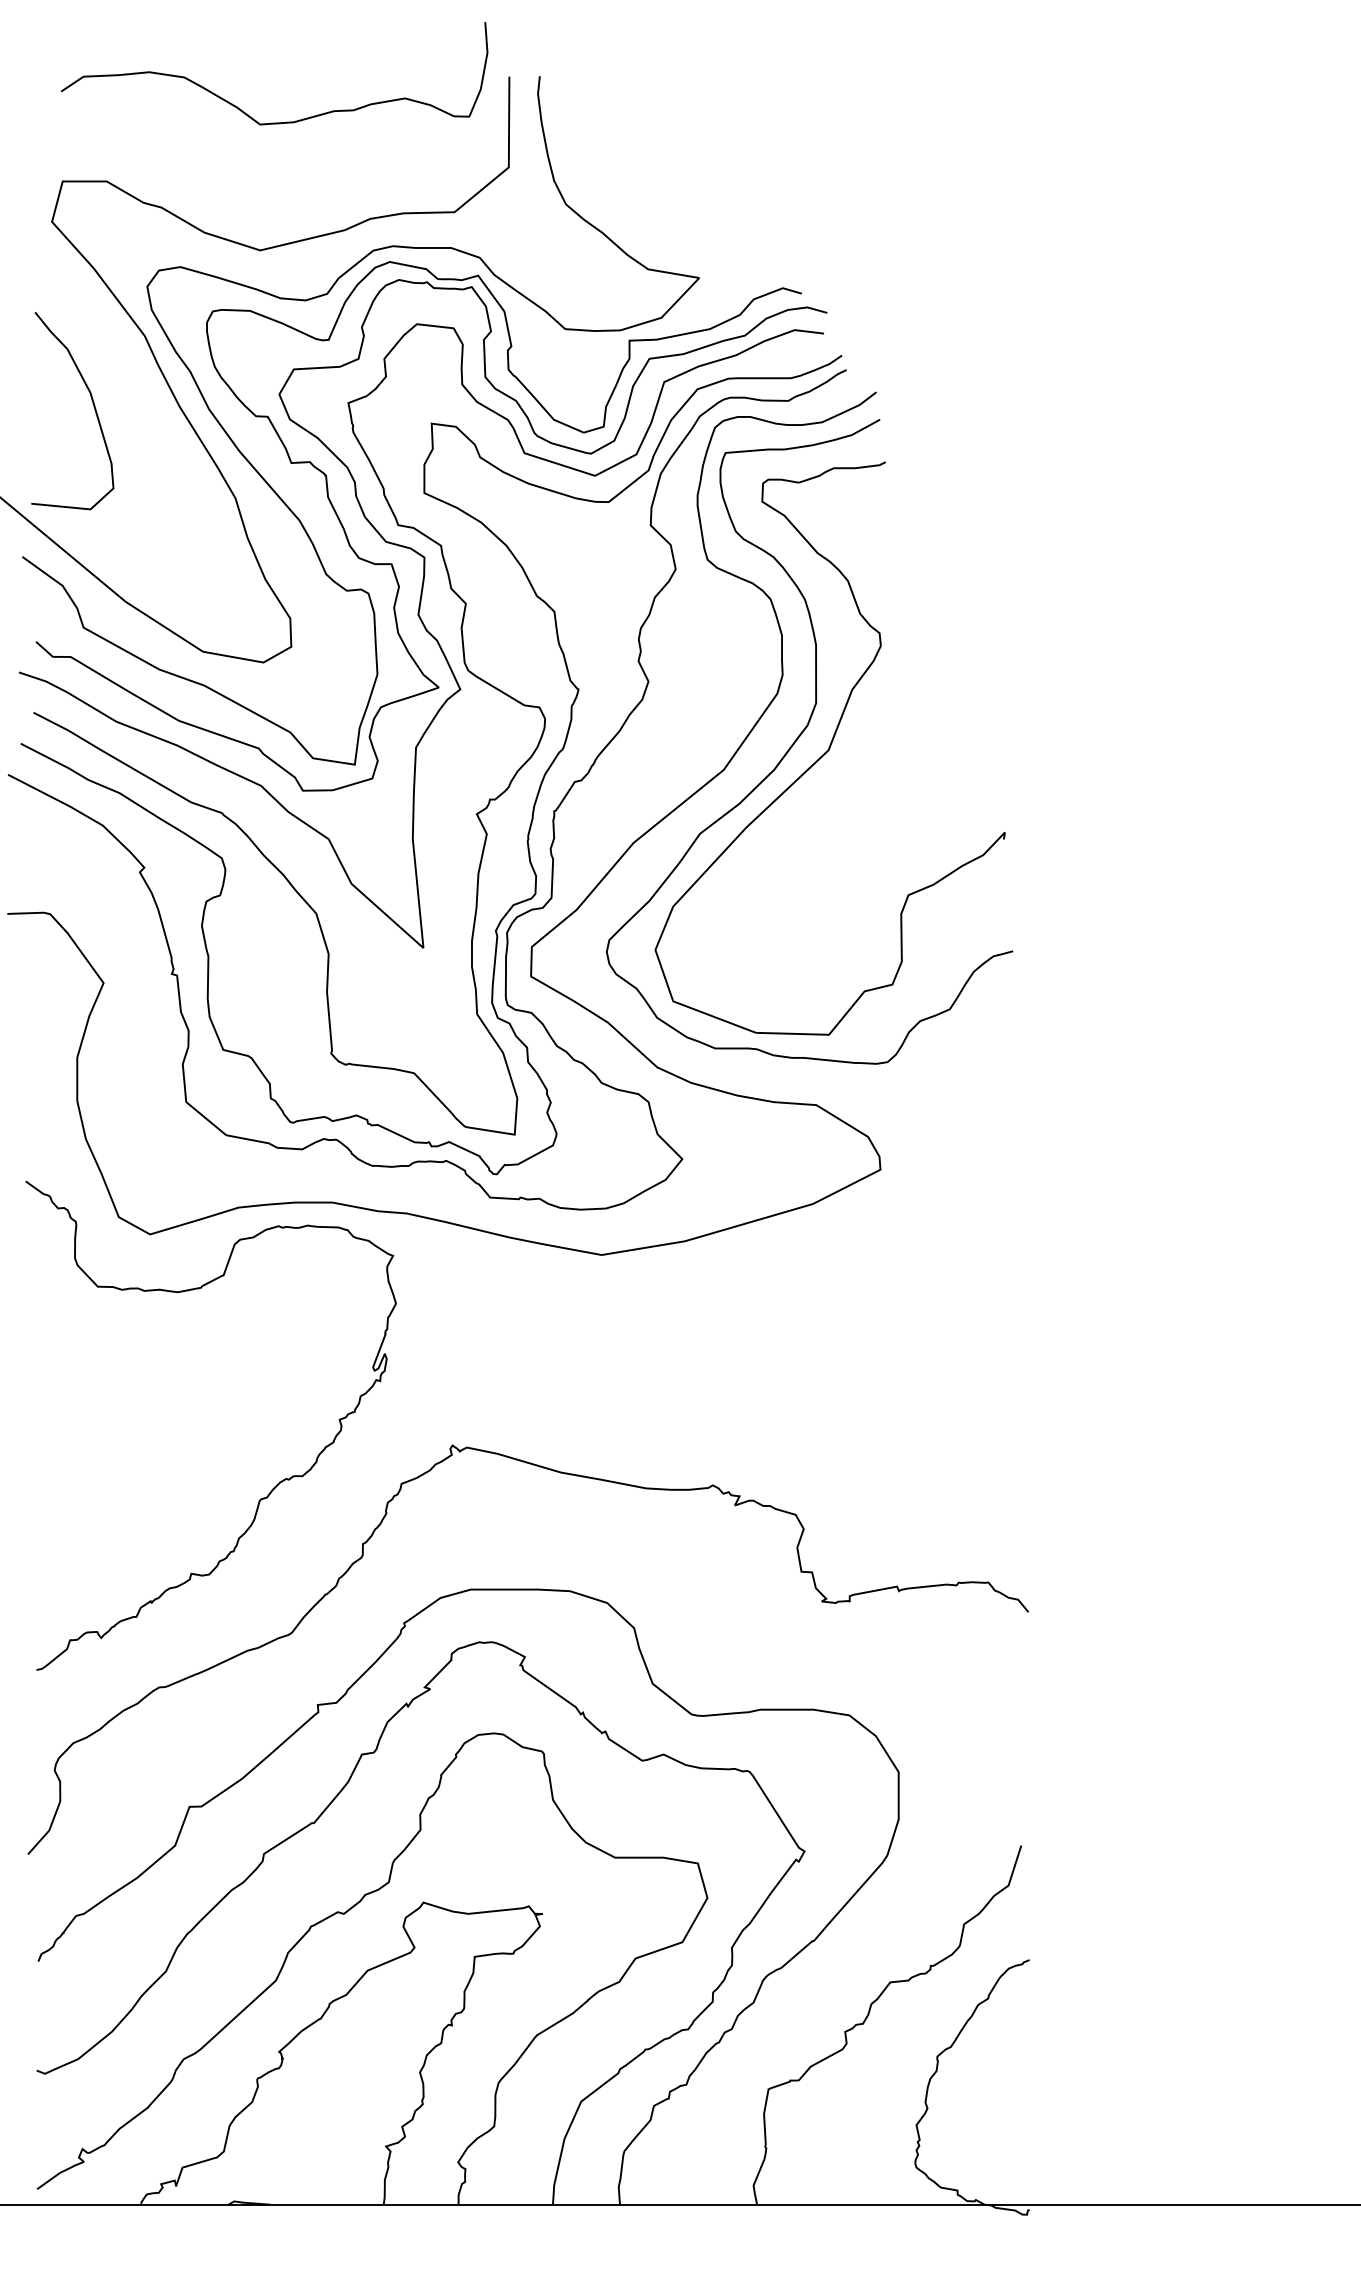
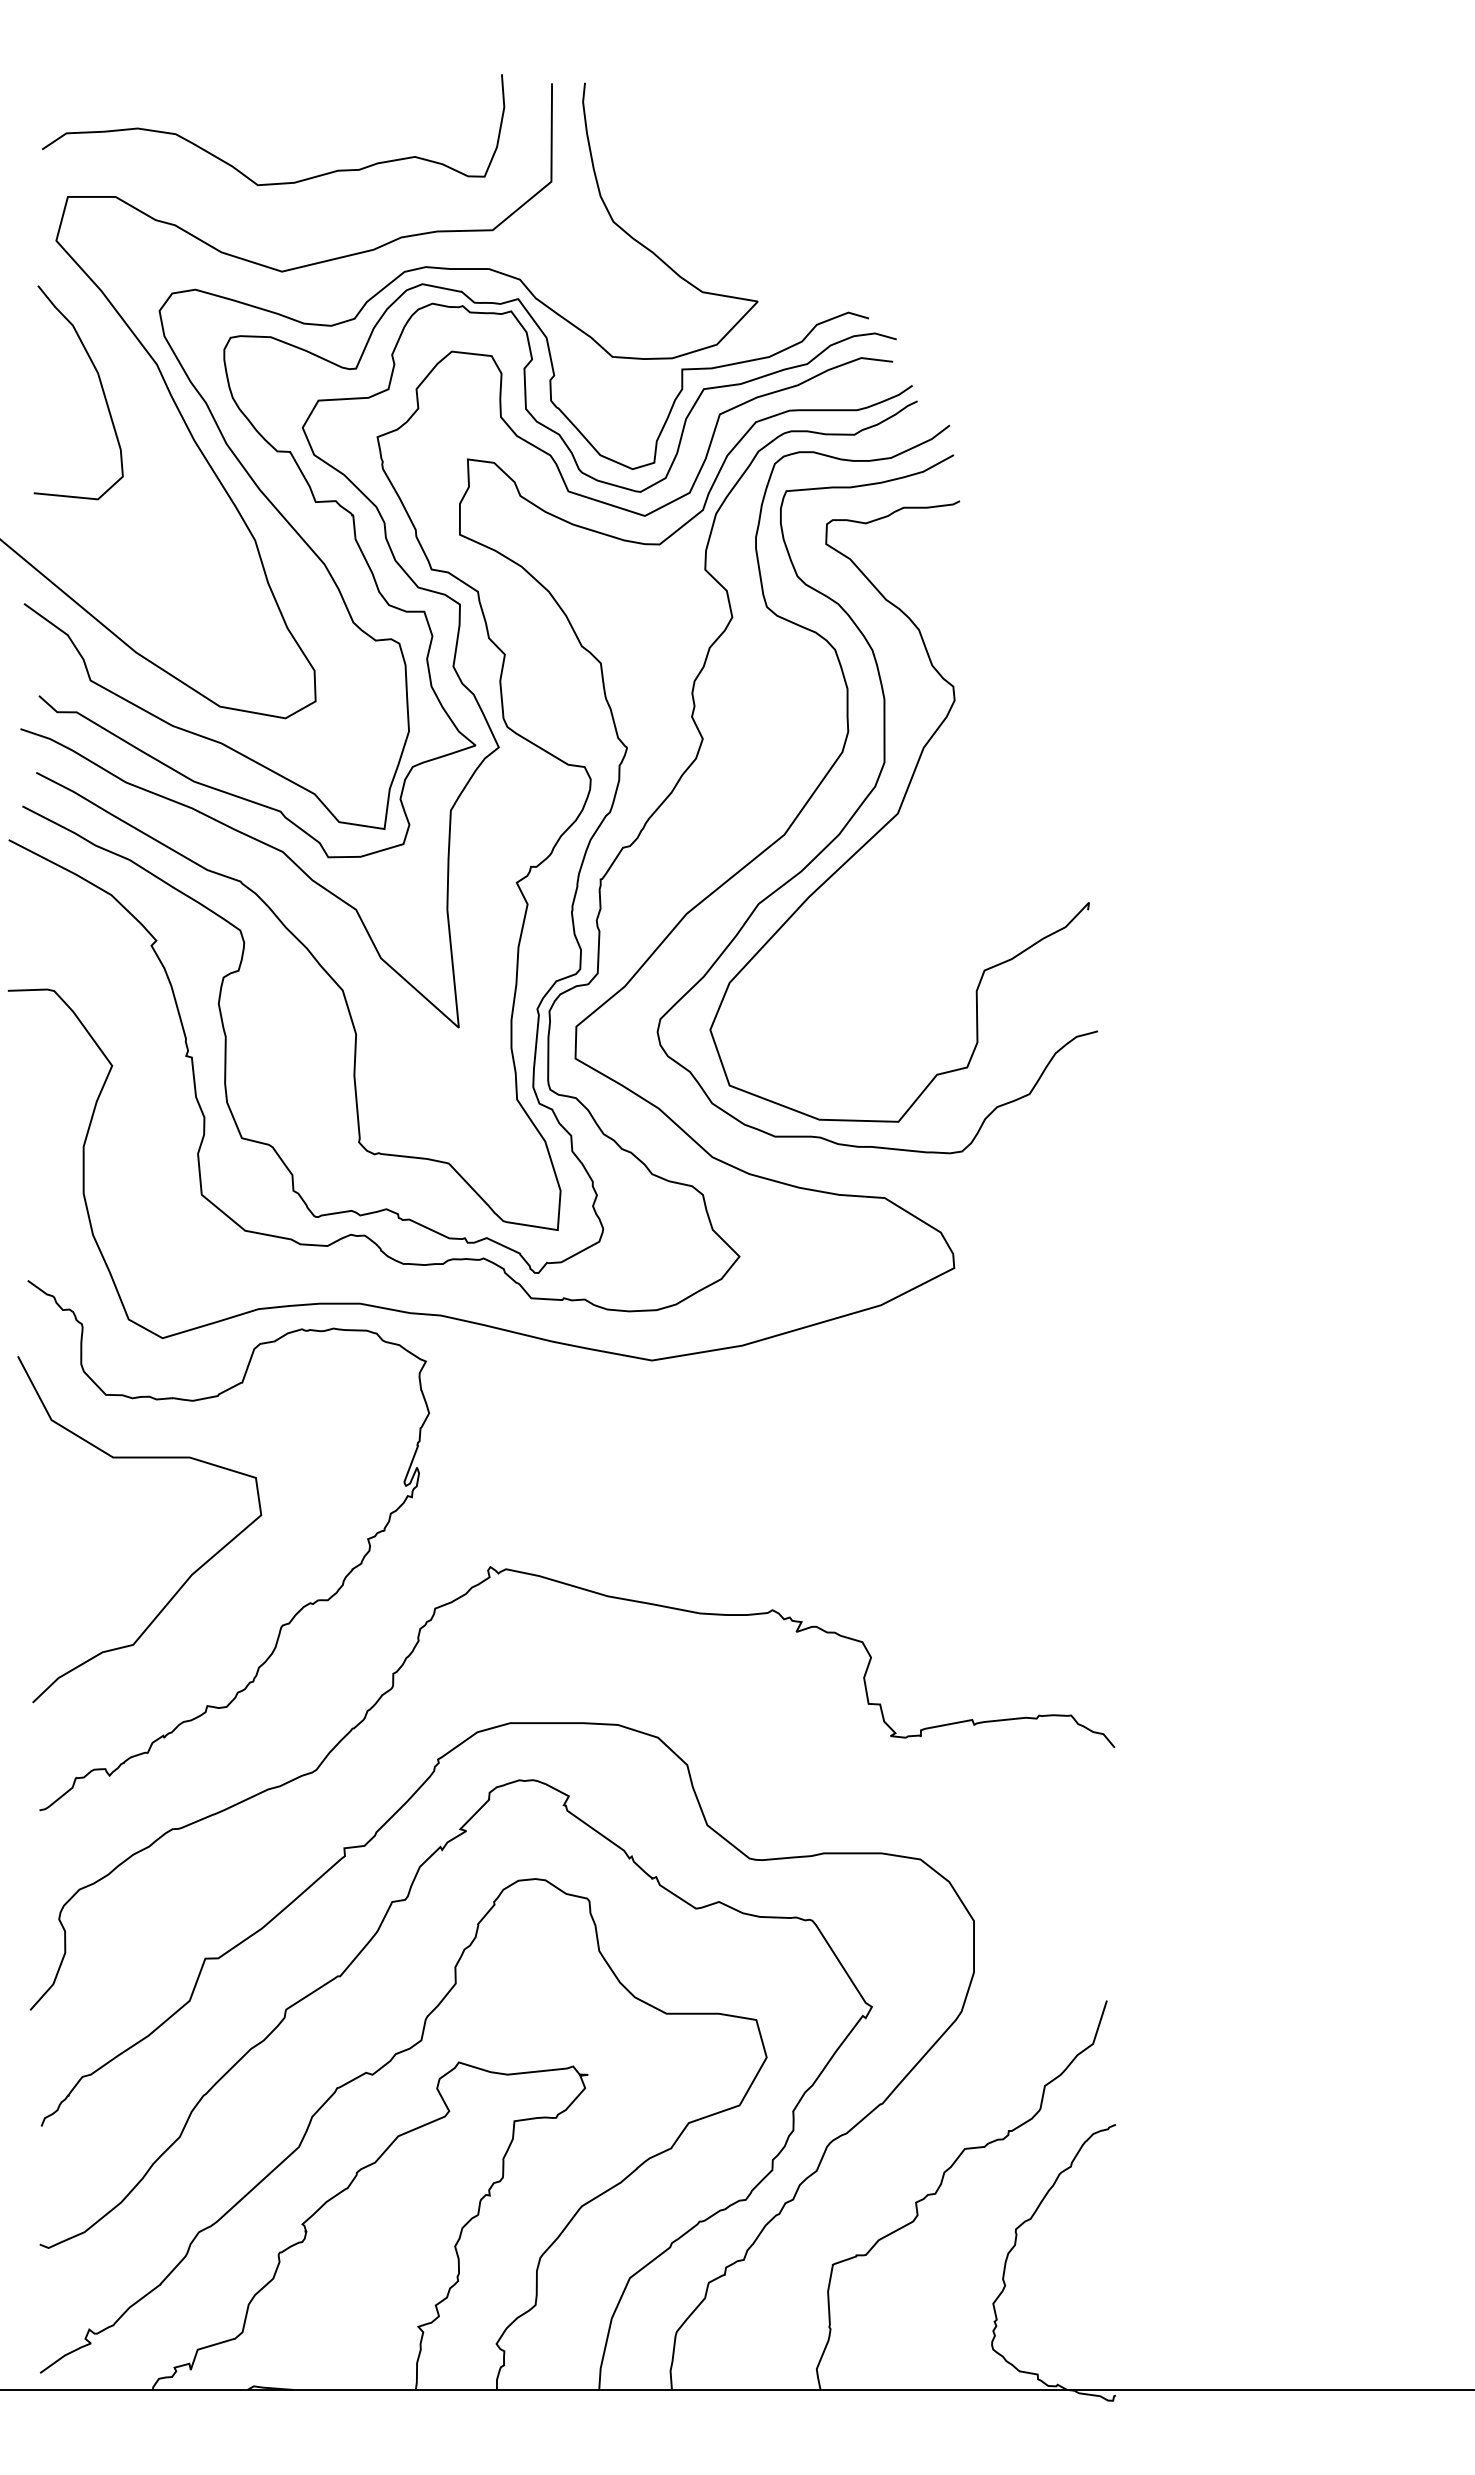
curve: (248, 114) -> (245, 174), moved
curve: (92, 404) -> (100, 385), moved
curve: (173, 1455) -> (188, 1577), added

